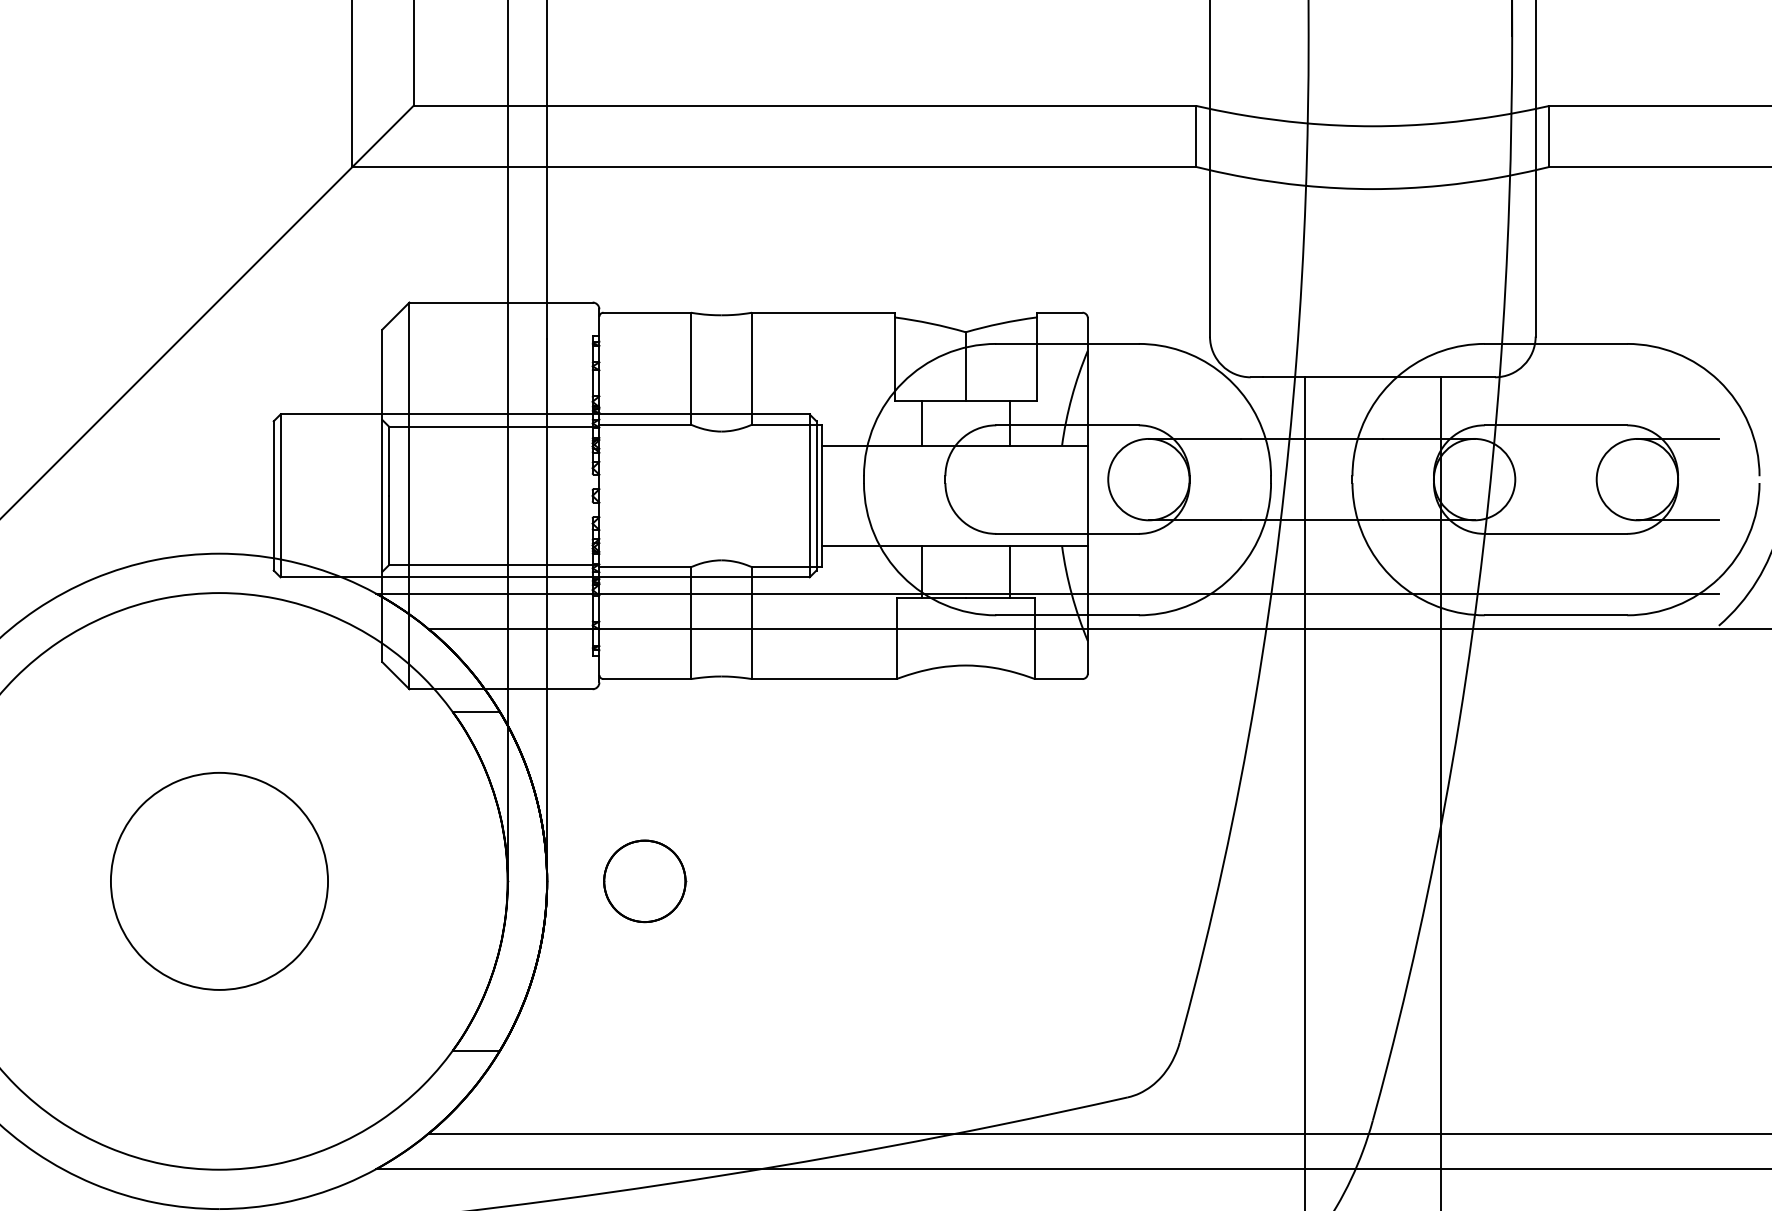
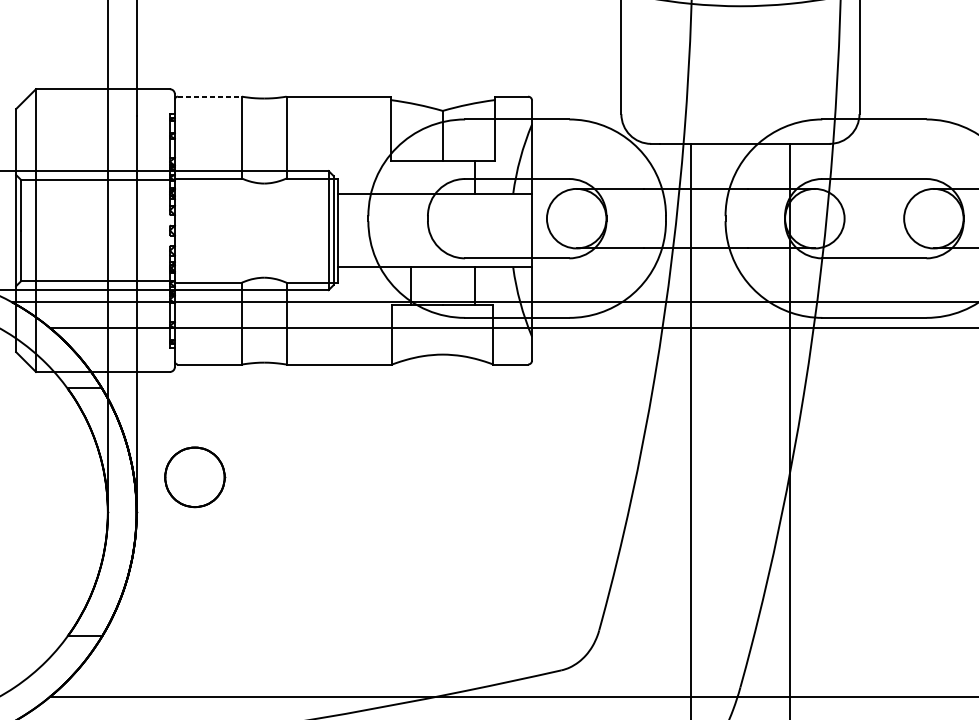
line: (647, 312) -> (210, 96), solid -> dashed
line: (921, 422) -> (410, 176), removed
part: (645, 881) -> (195, 477), moved

